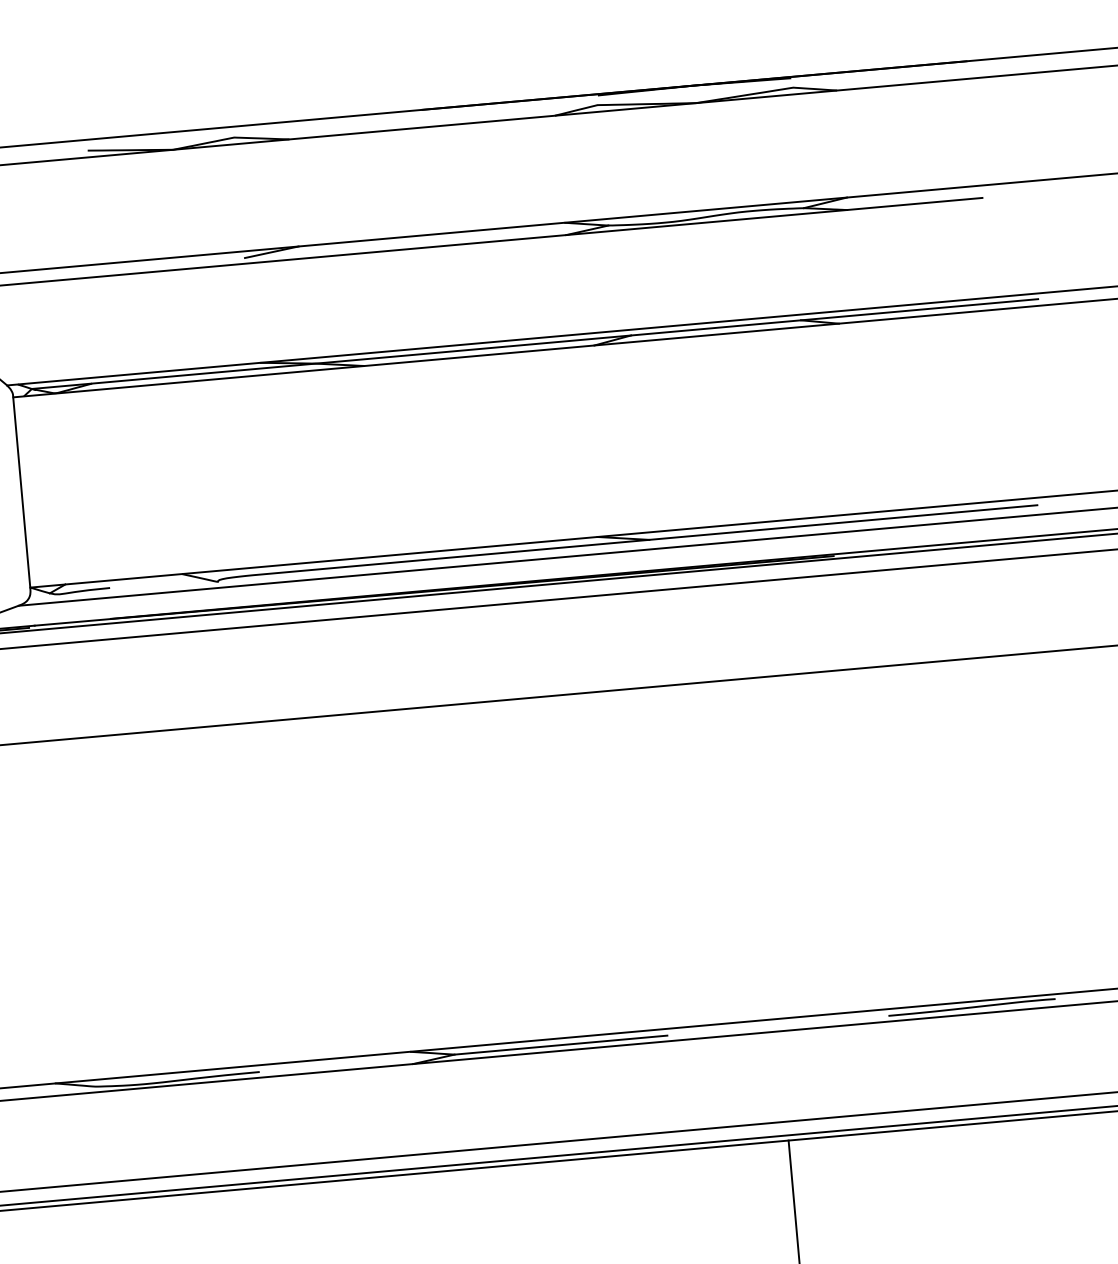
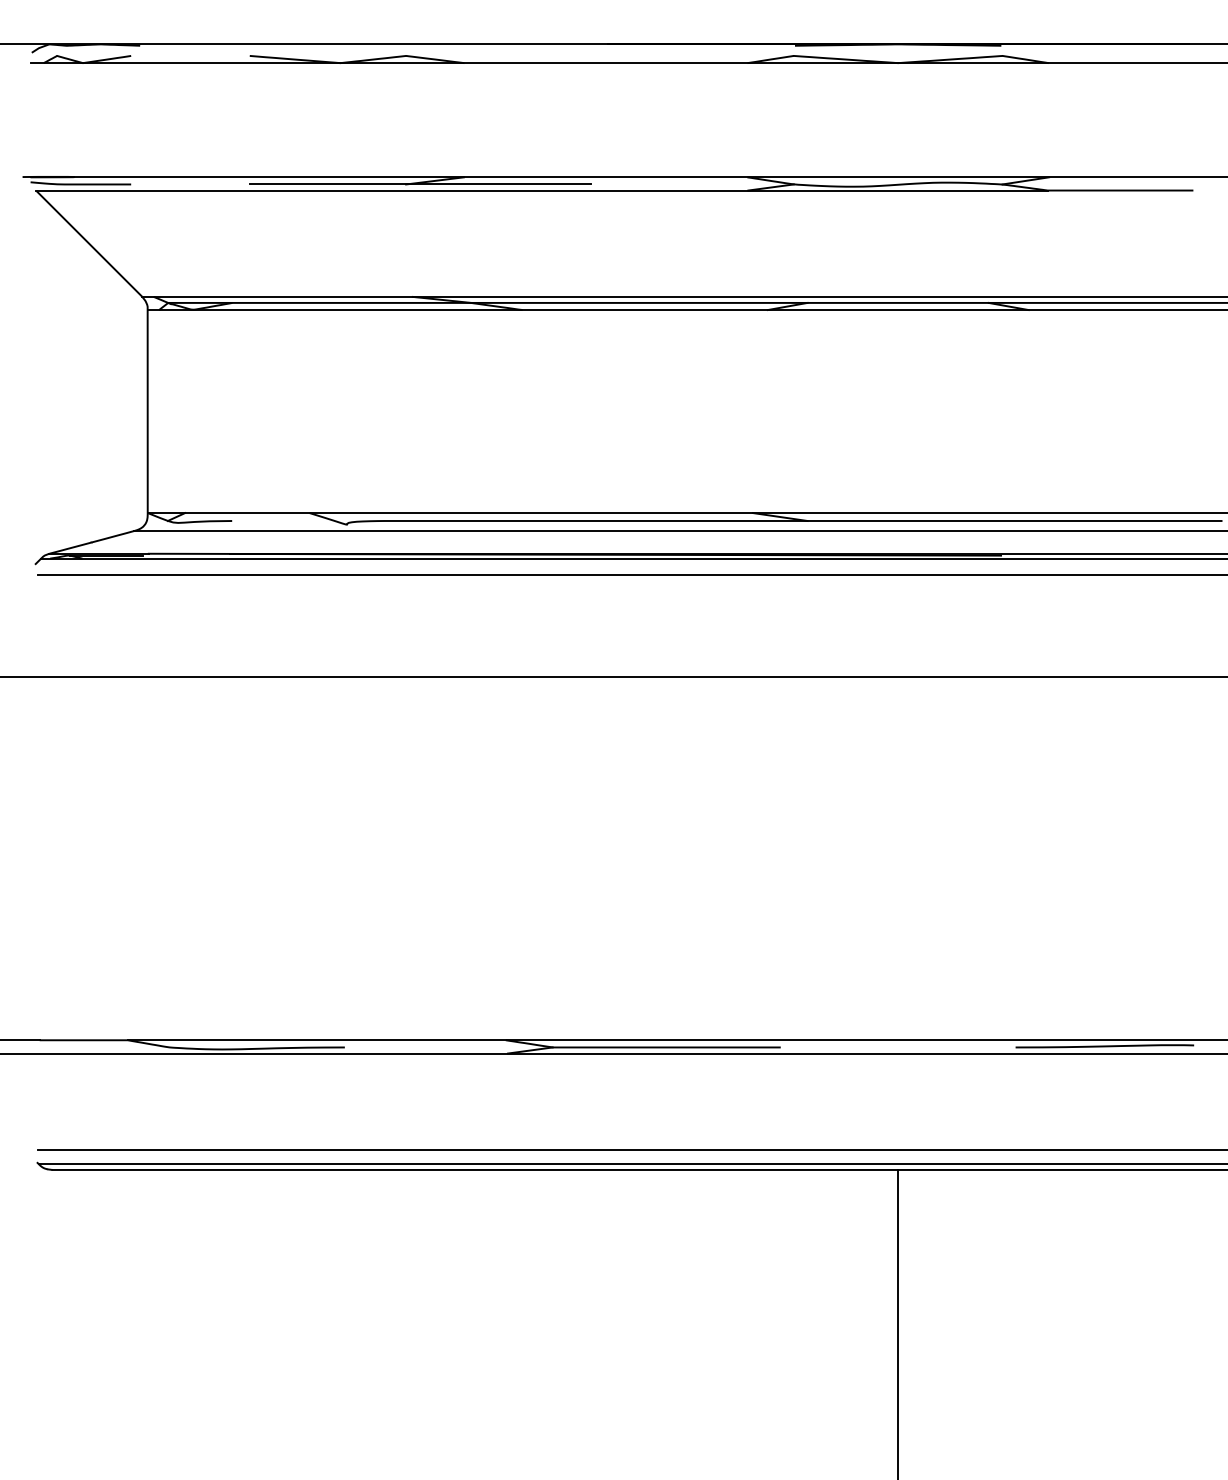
line: (258, 256) -> (420, 184), added

